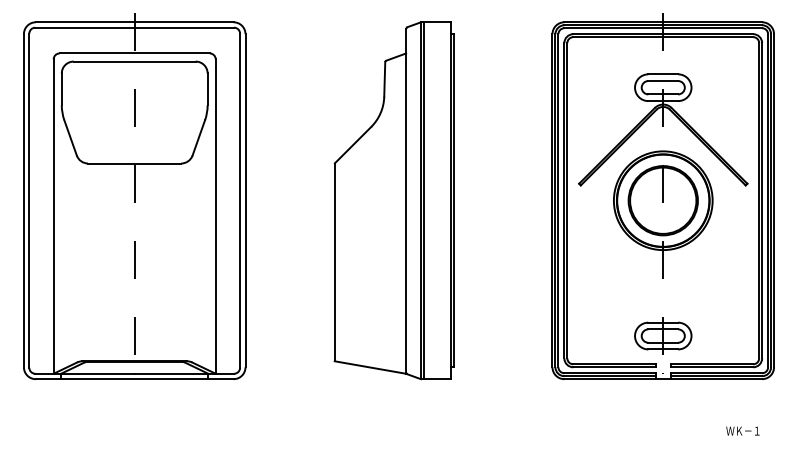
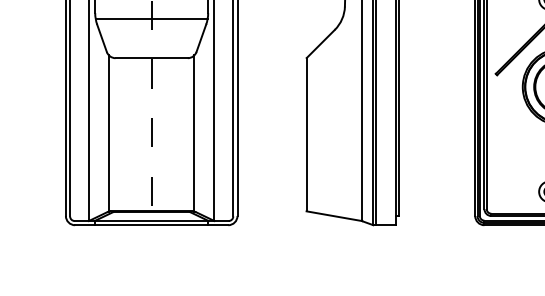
line: (134, 112) -> (151, 18), added
line: (79, 260) -> (108, 133), added
line: (189, 260) -> (194, 133), added

